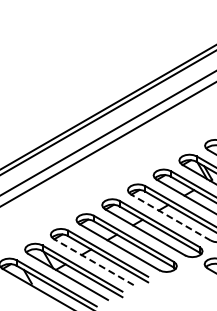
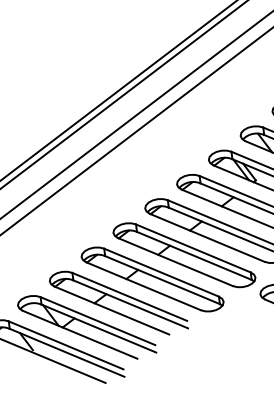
line: (170, 217) -> (206, 237), dashed -> solid
line: (93, 261) -> (111, 309), dashed -> solid

